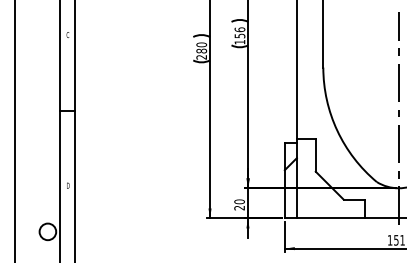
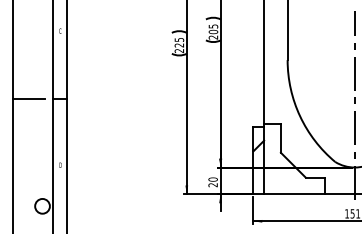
text: (240, 35) -> (213, 31), 156 -> 205
text: (201, 47) -> (179, 42), 280 -> 225
line: (33, 110) -> (29, 98), added

